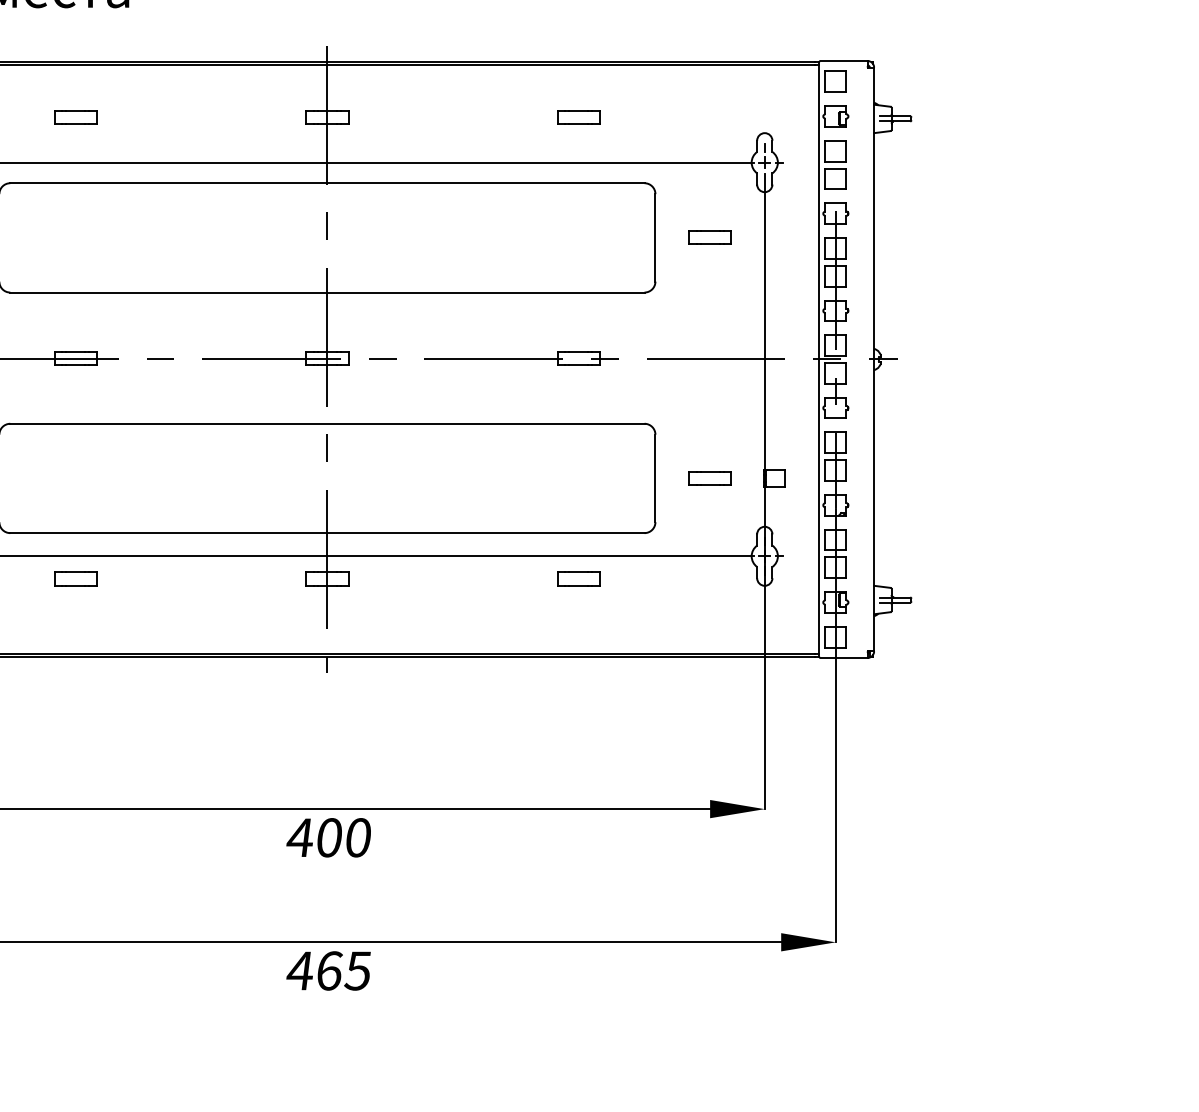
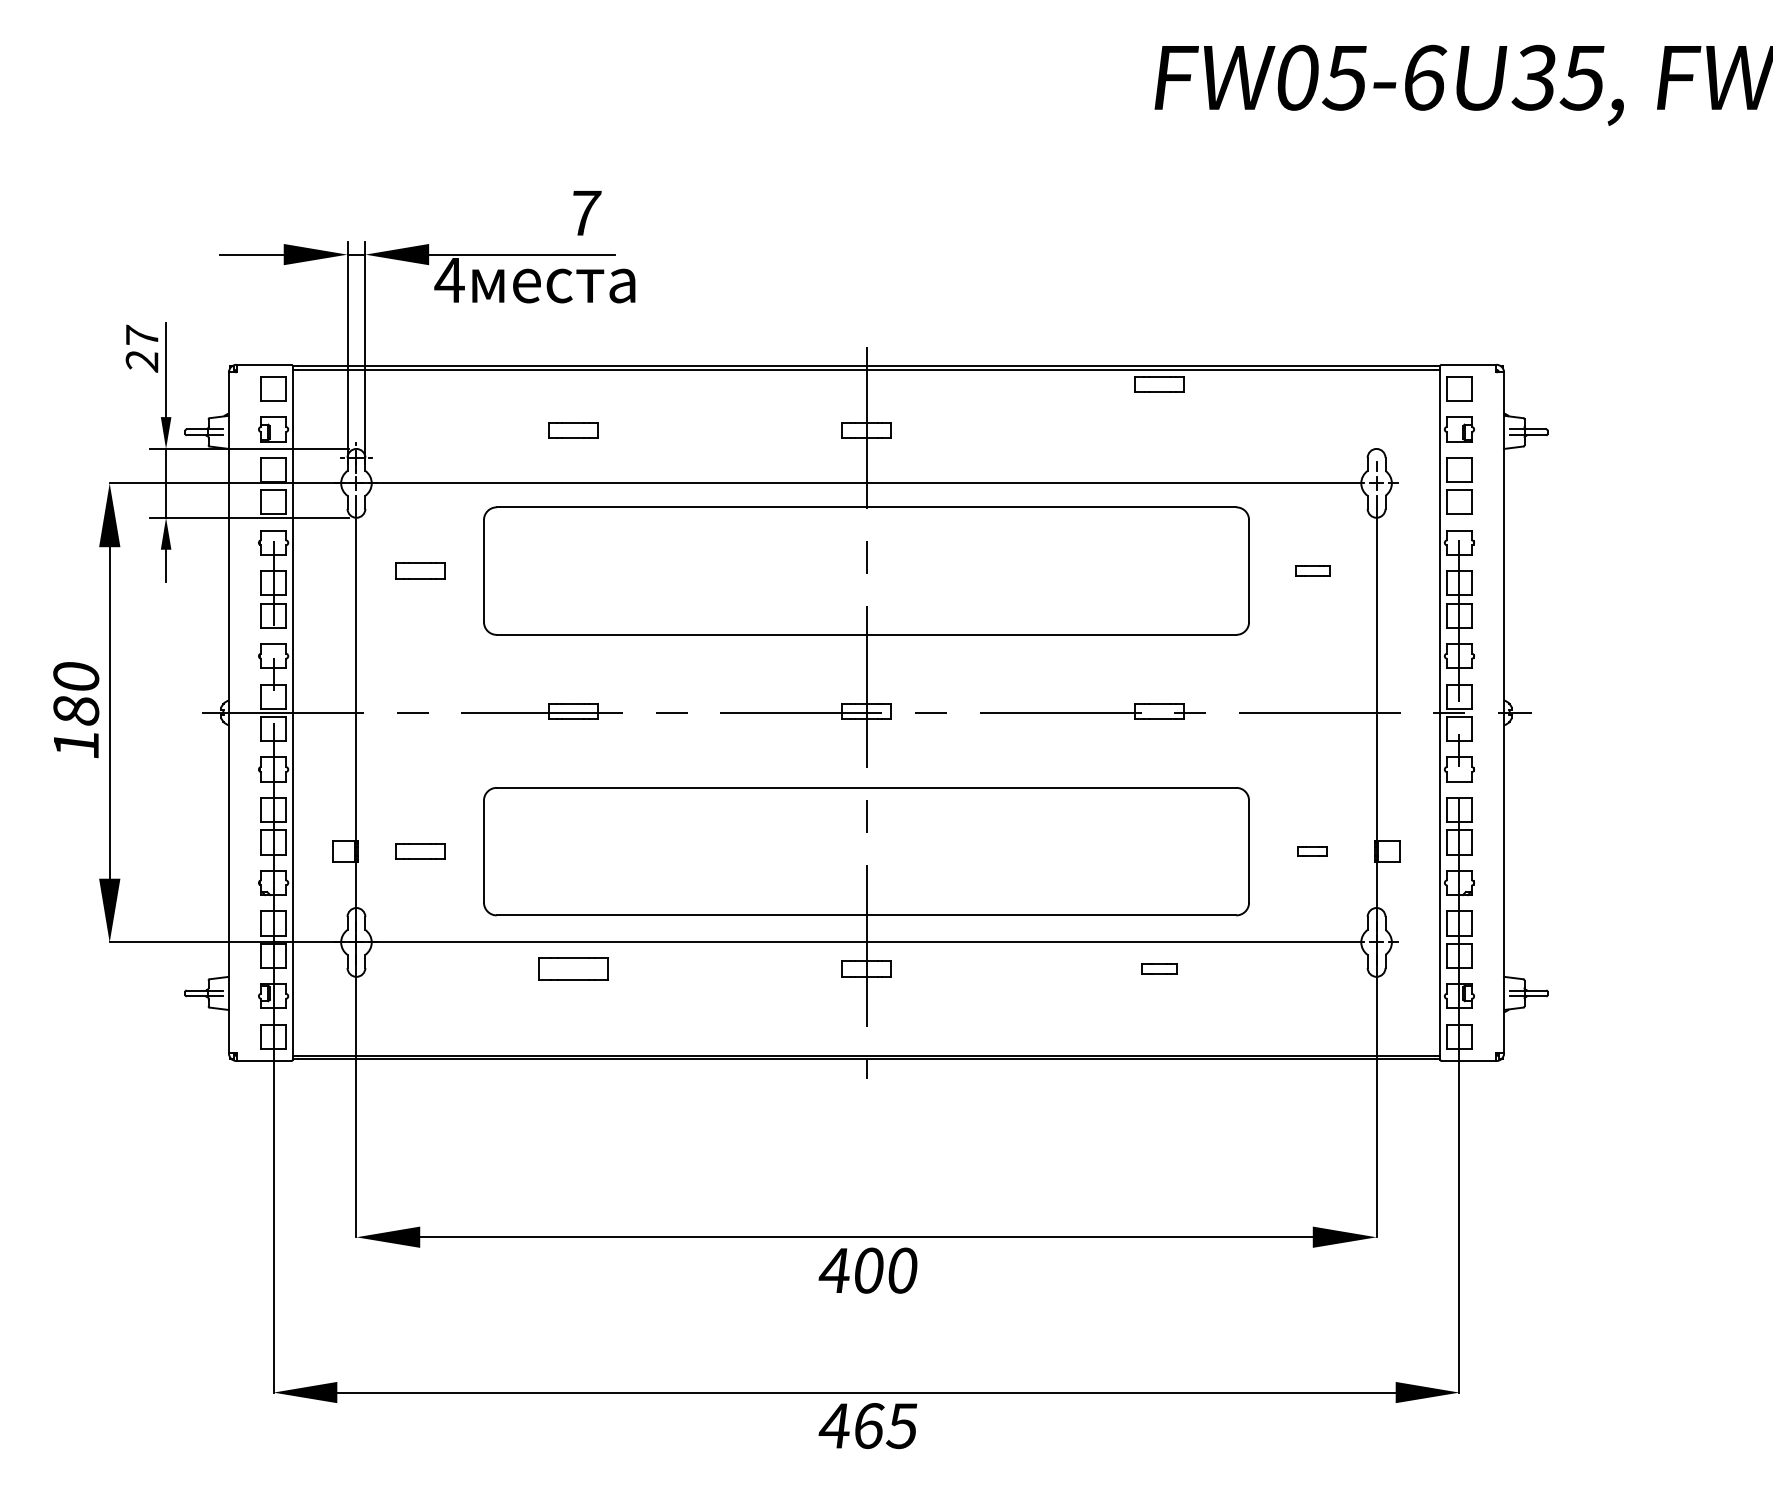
part: (578, 117) -> (1159, 384), moved
part: (709, 237) -> (1312, 570), size x0.7
part: (709, 478) -> (1312, 851), size x0.6
part: (76, 578) -> (573, 968), size x1.4
part: (578, 578) -> (1159, 968), size x0.7

